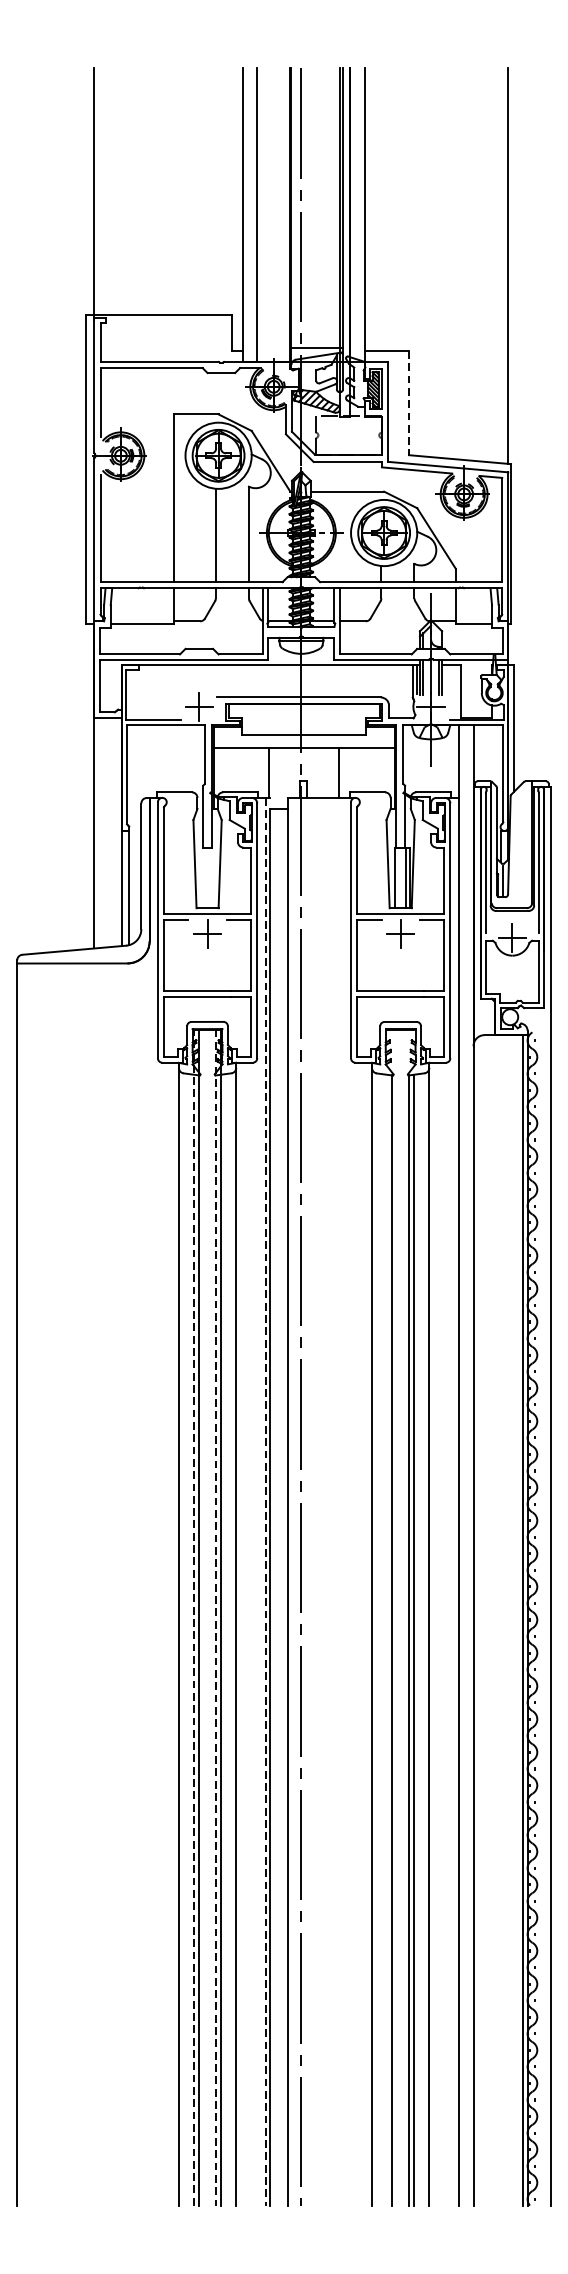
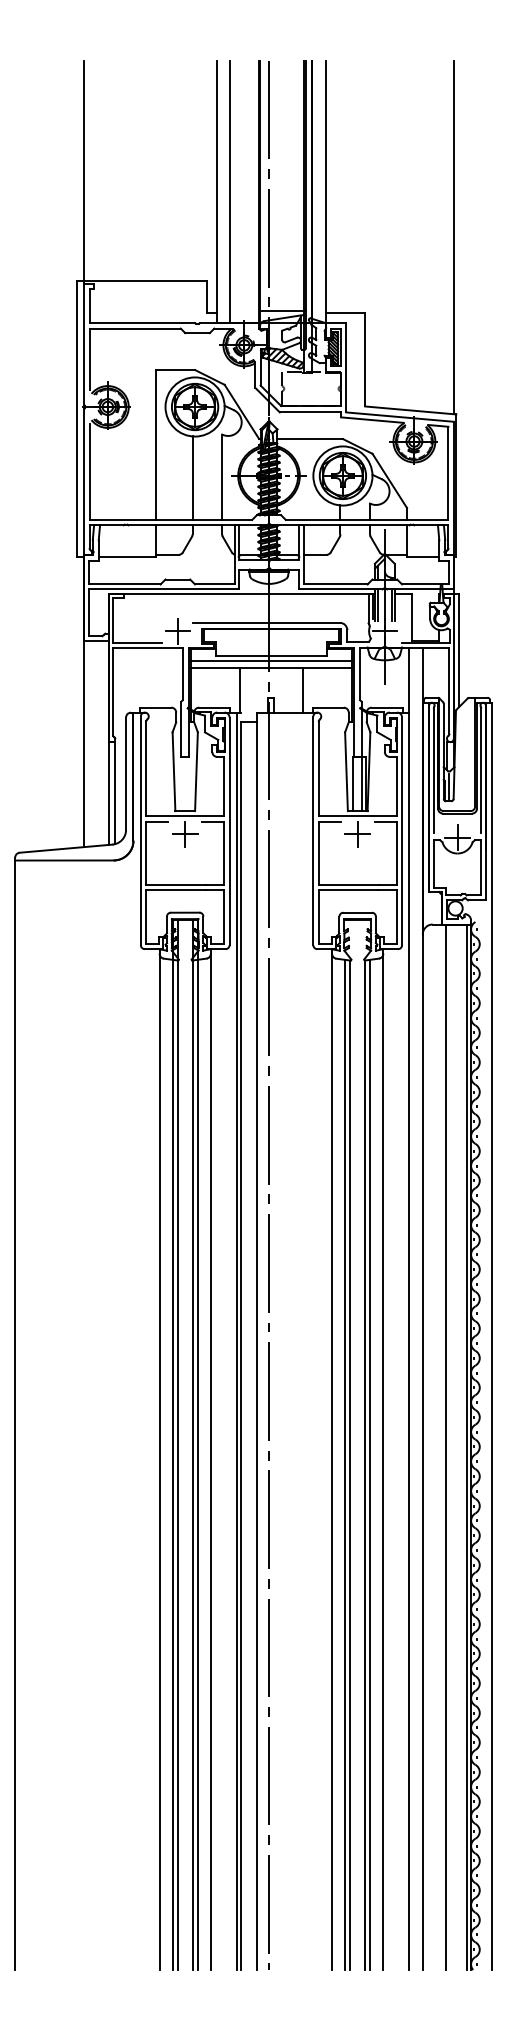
line: (409, 402) -> (365, 359), dashed -> solid
line: (304, 740) -> (271, 661), added
line: (264, 1501) -> (236, 1341), dashed -> solid
line: (193, 1617) -> (172, 1444), dashed -> solid
line: (215, 1618) -> (192, 1445), dashed -> solid
line: (500, 1620) -> (446, 1447), added
line: (386, 1639) -> (345, 1464), added

